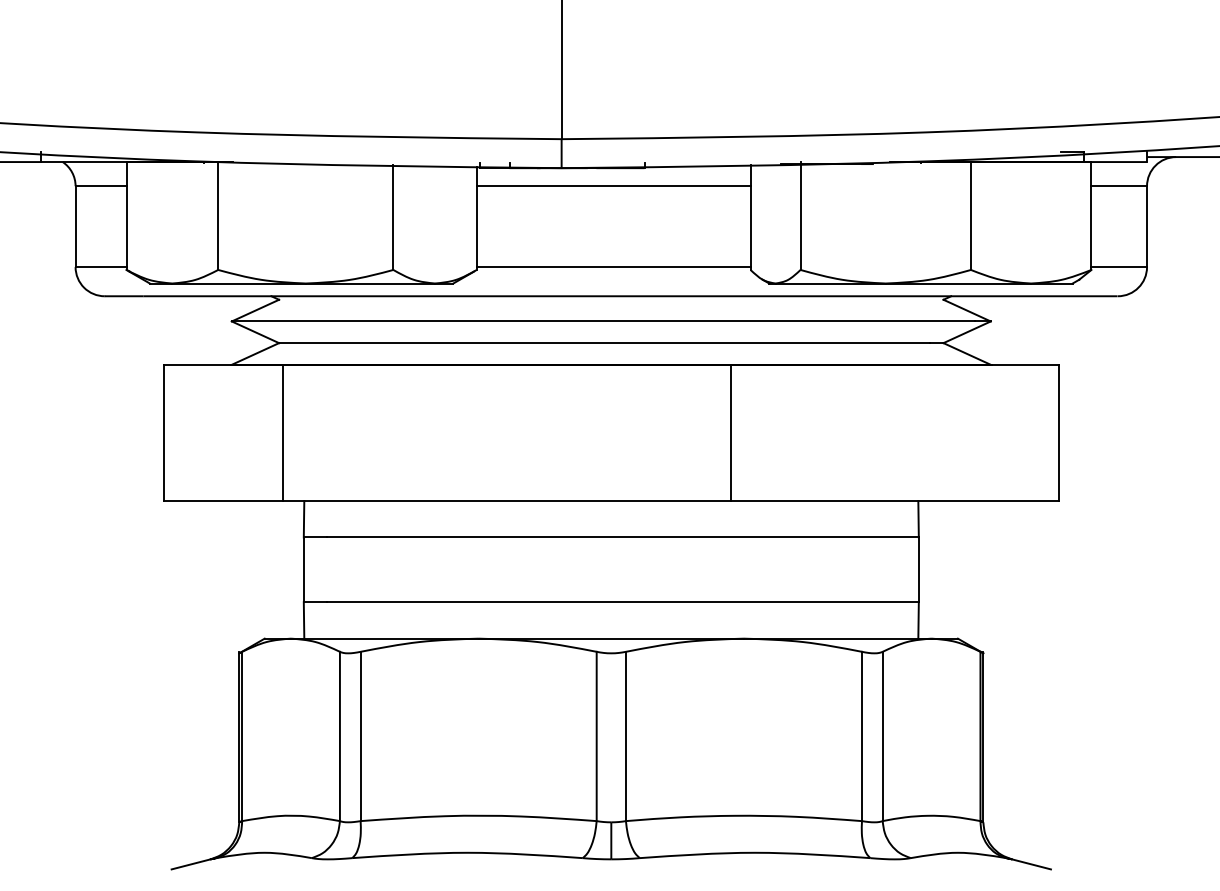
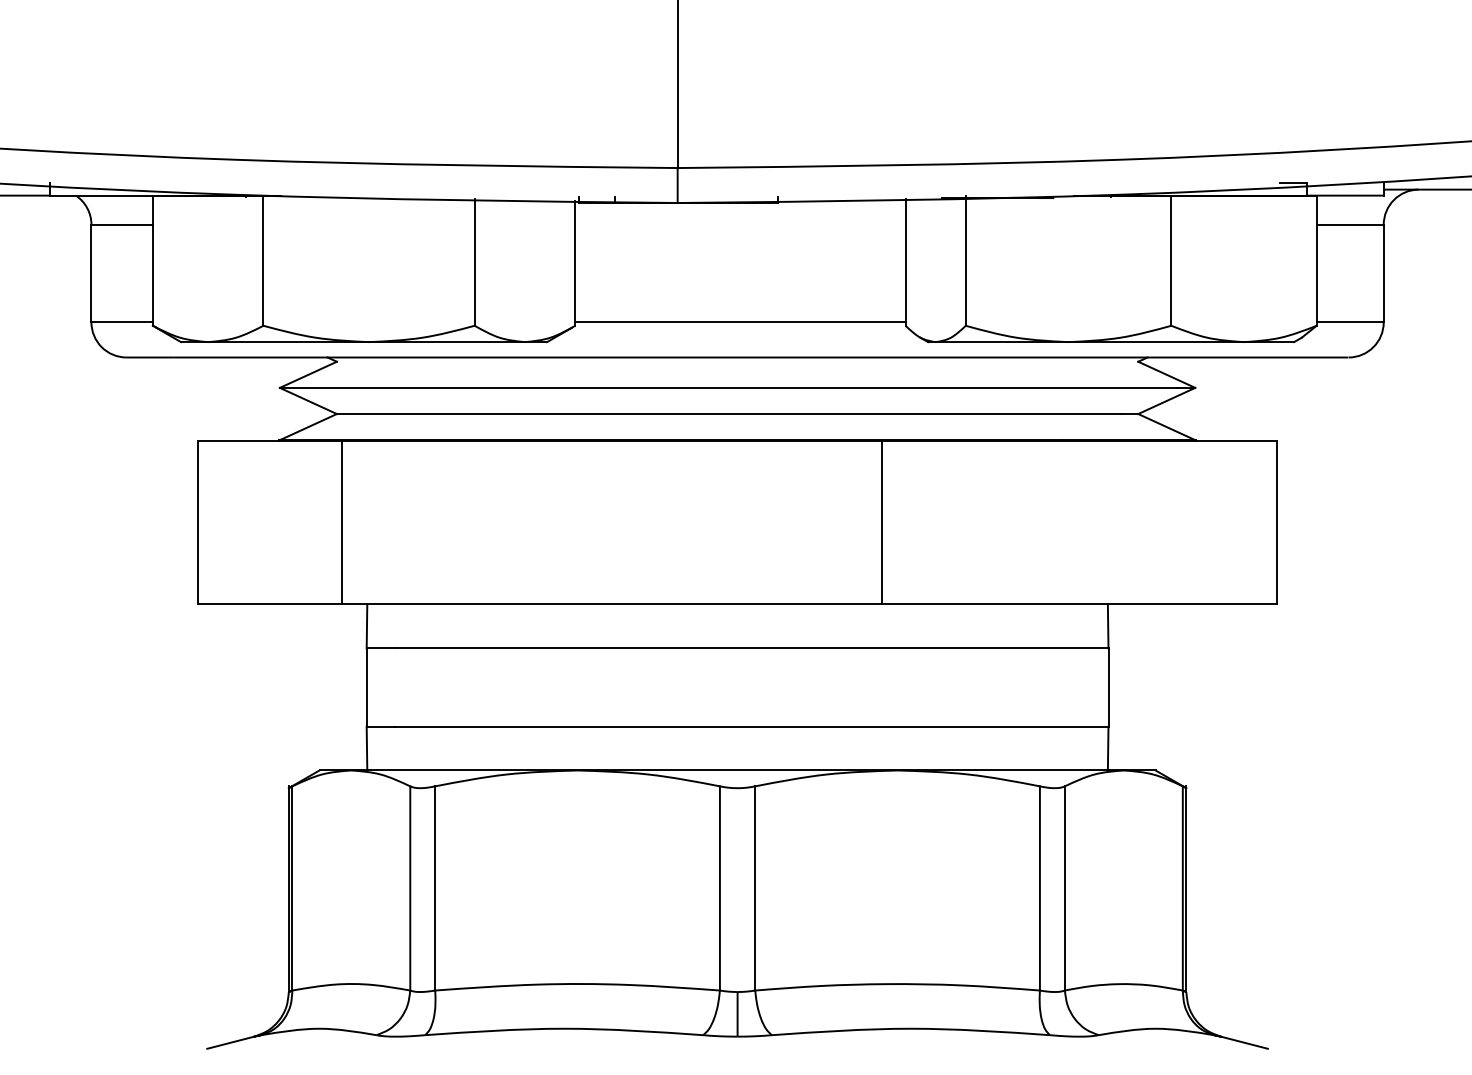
line: (613, 185) -> (740, 224), removed

